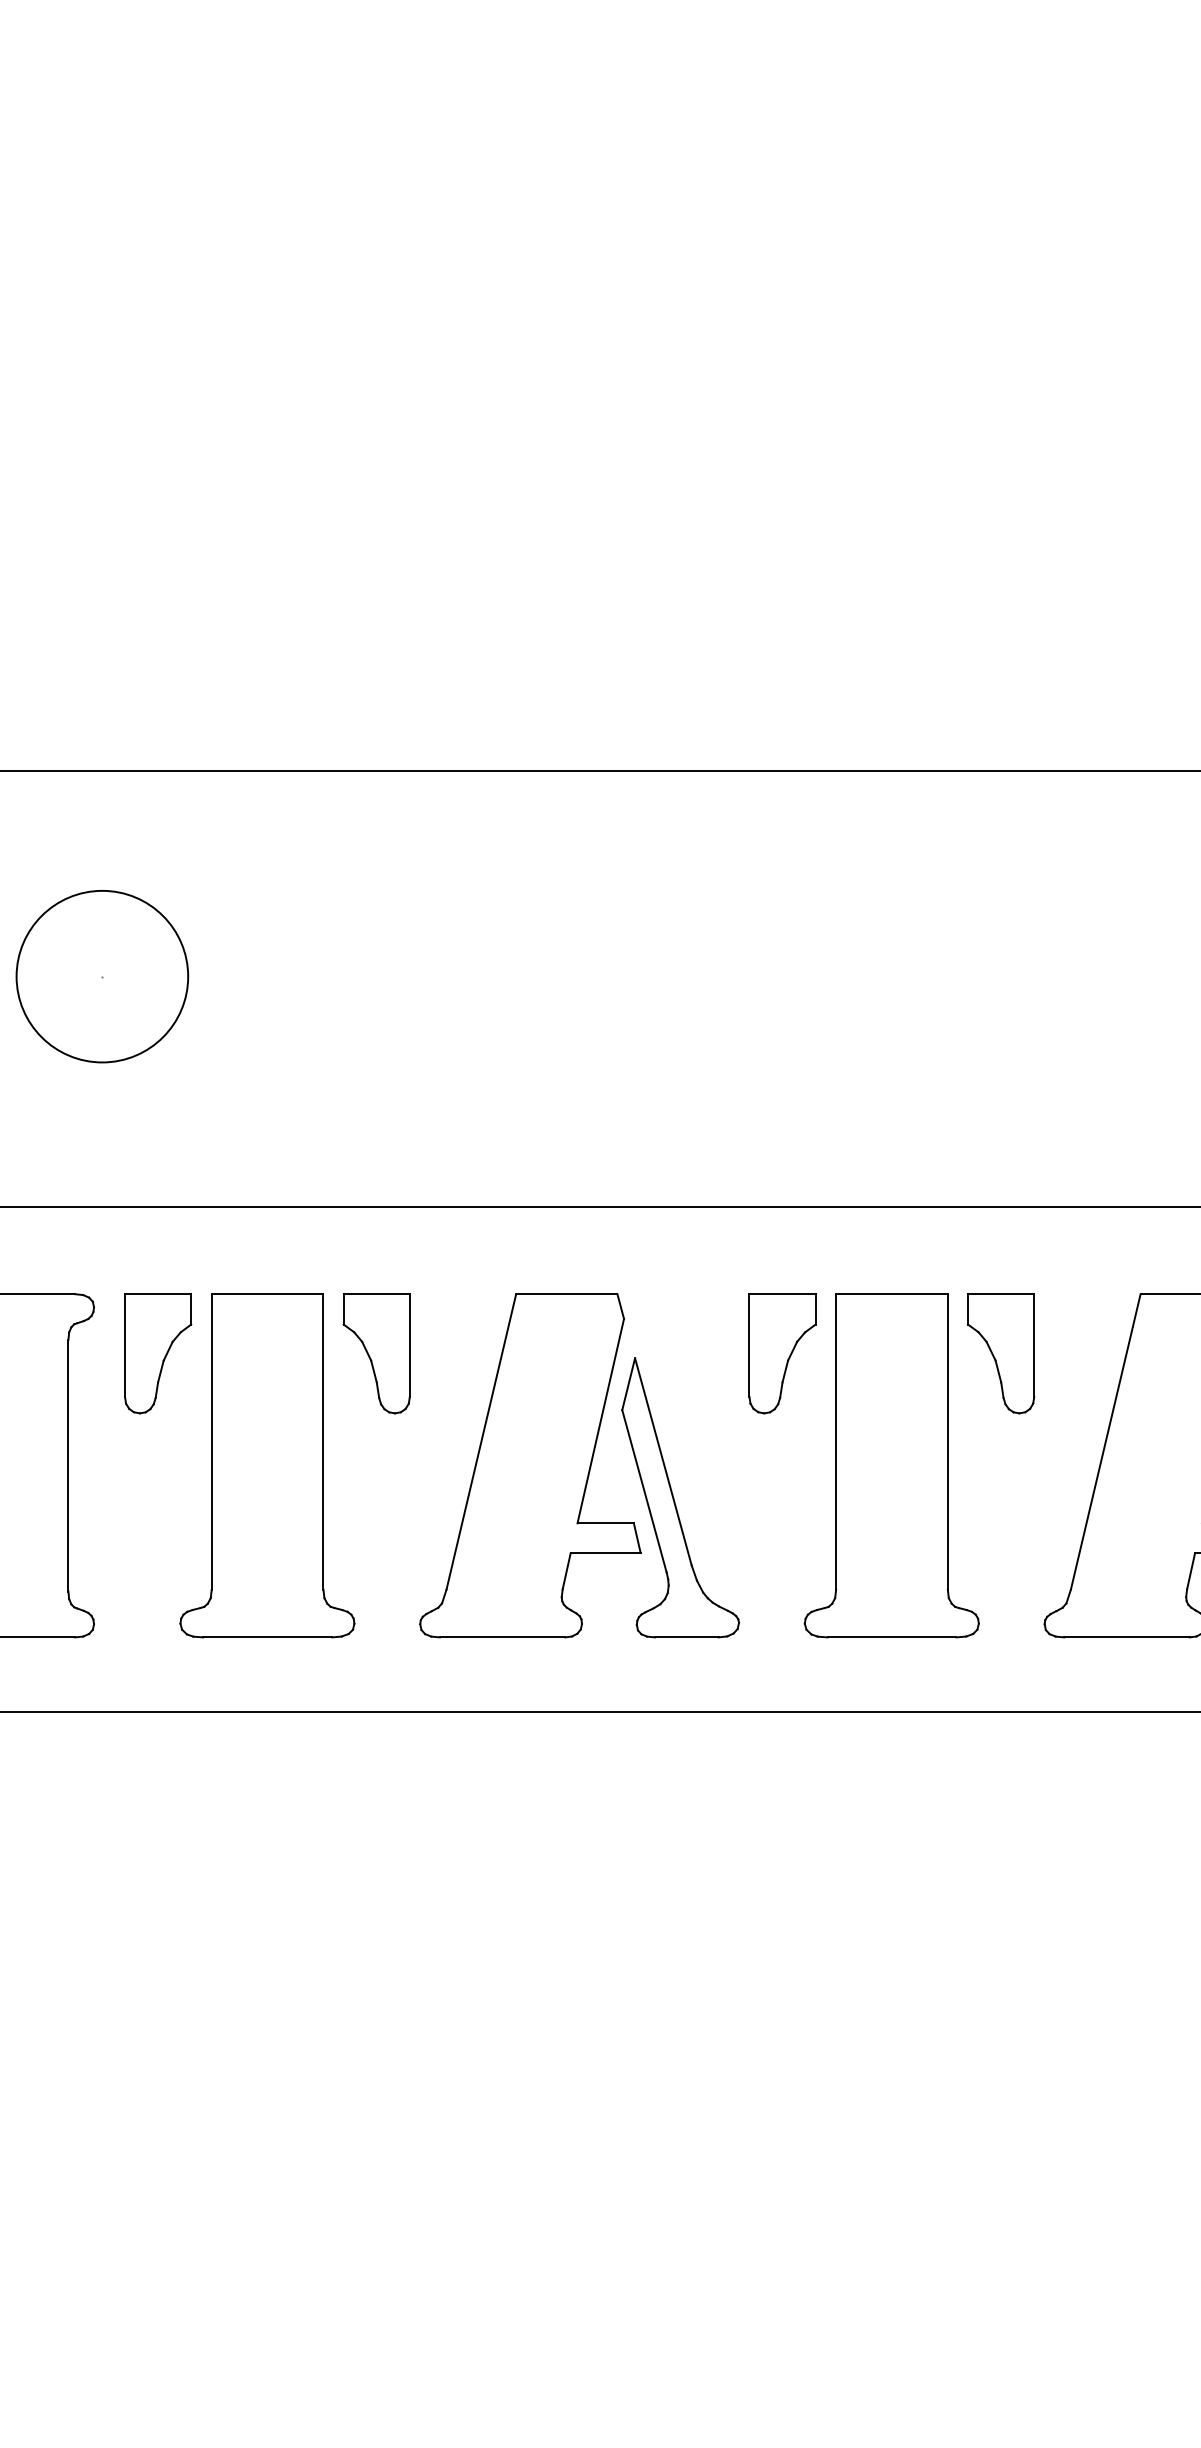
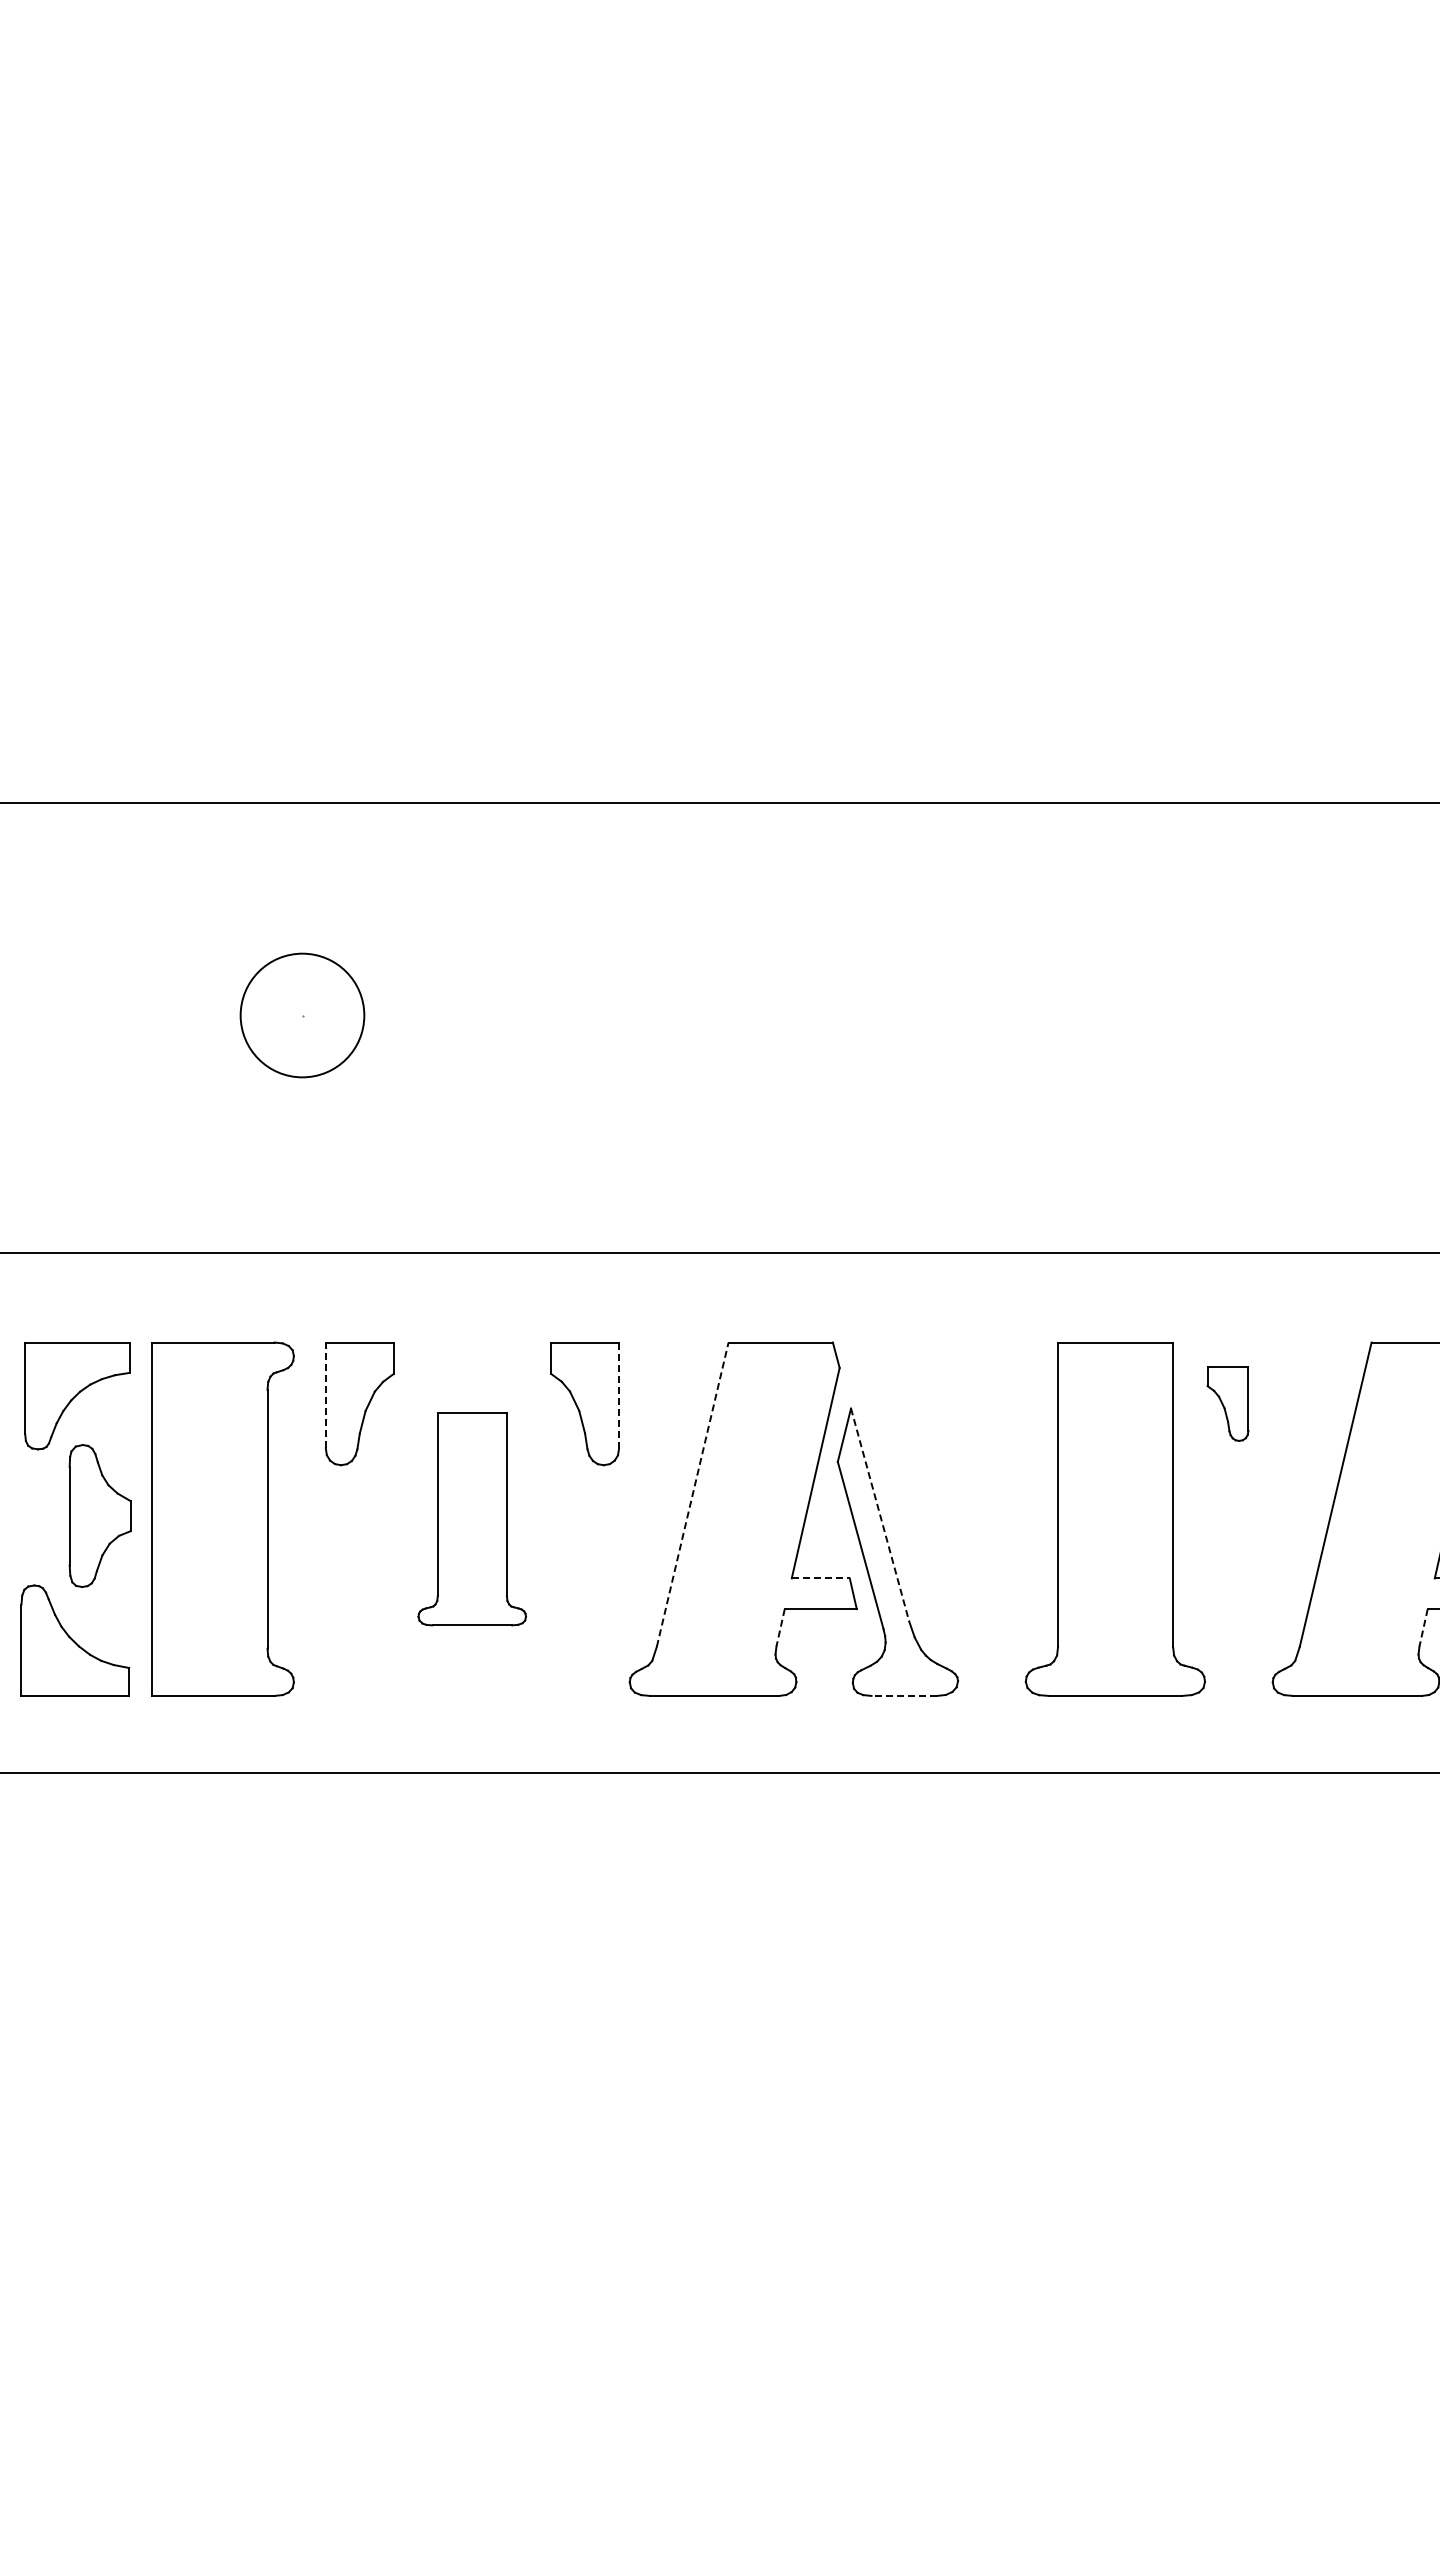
circle: (102, 976) -> (302, 1015), size x0.7
line: (124, 1345) -> (325, 1395), solid -> dashed
line: (410, 1345) -> (619, 1395), solid -> dashed
part: (782, 1354) -> (1002, 1404), removed
part: (1000, 1354) -> (1227, 1404), size x0.6
line: (481, 1441) -> (692, 1494), solid -> dashed
line: (663, 1462) -> (880, 1515), solid -> dashed
part: (266, 1466) -> (471, 1519), size x0.6
line: (606, 1523) -> (821, 1578), solid -> dashed
line: (566, 1571) -> (780, 1628), solid -> dashed
line: (1191, 1571) -> (1423, 1628), solid -> dashed
line: (687, 1636) -> (904, 1695), solid -> dashed

